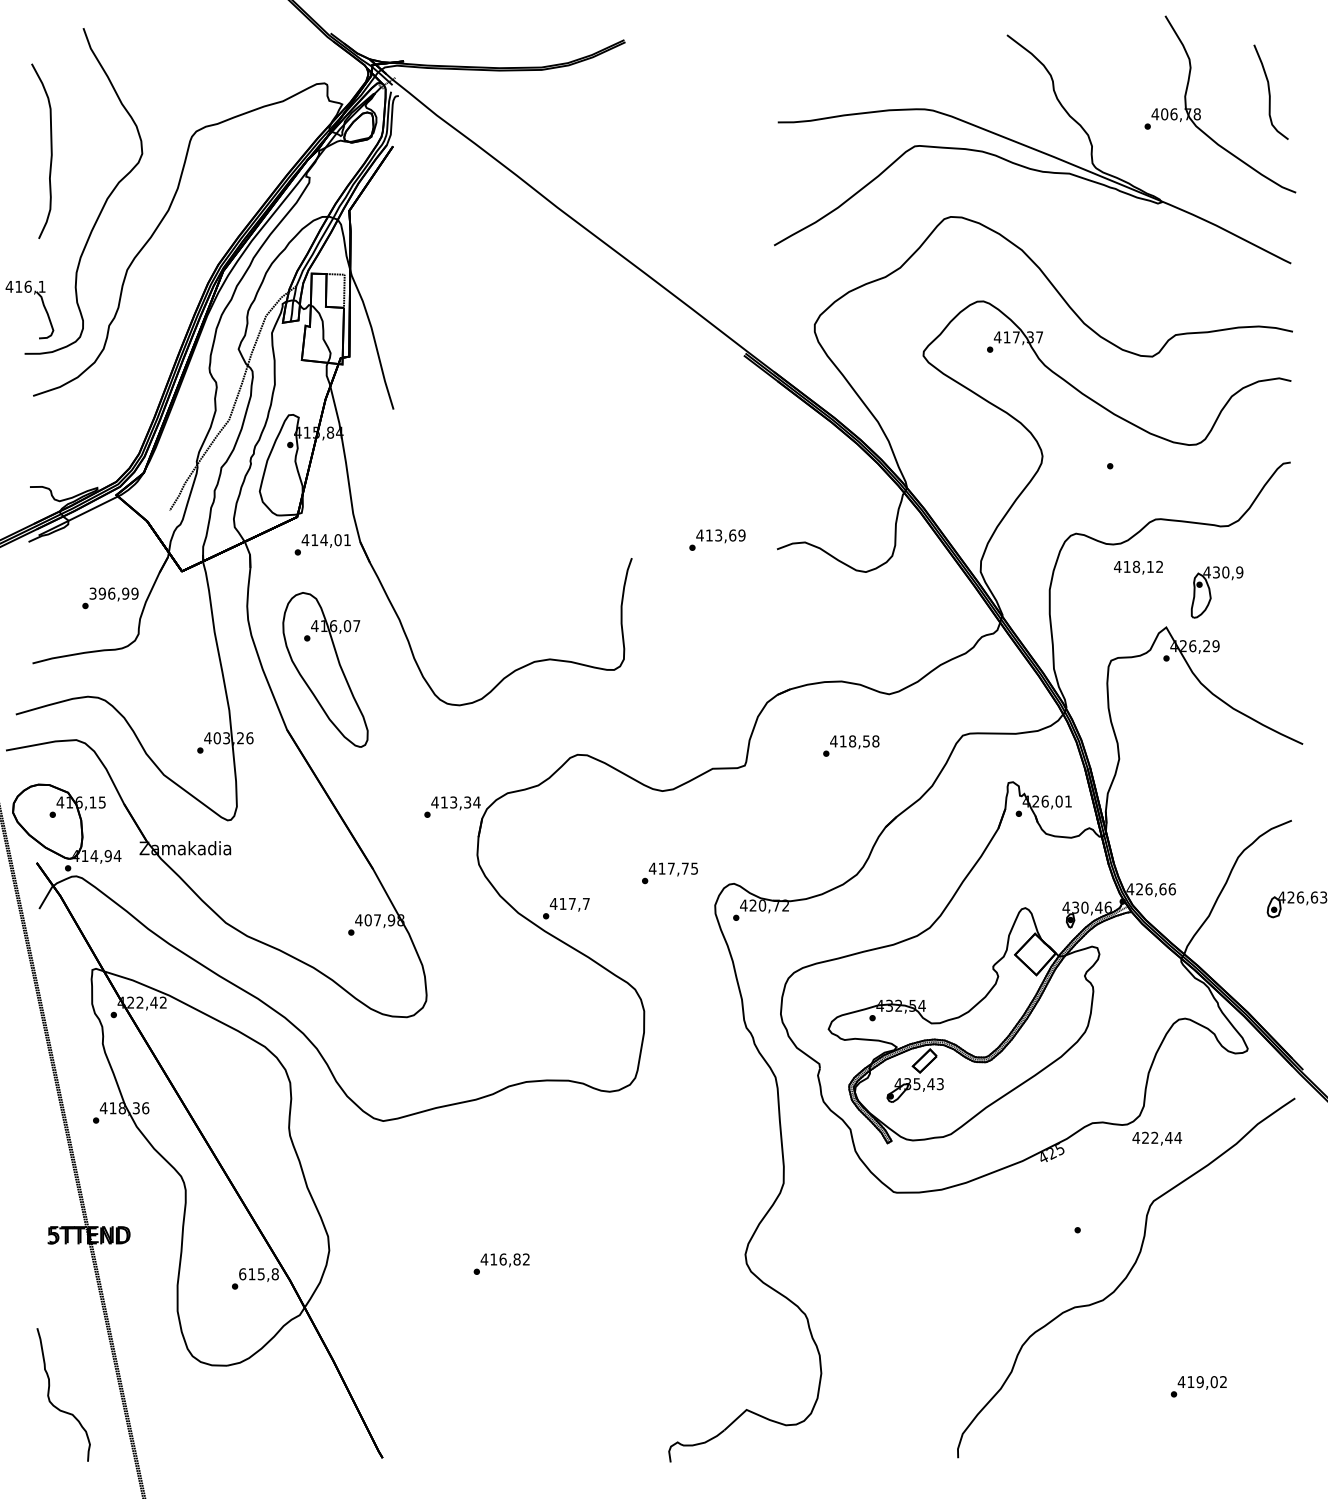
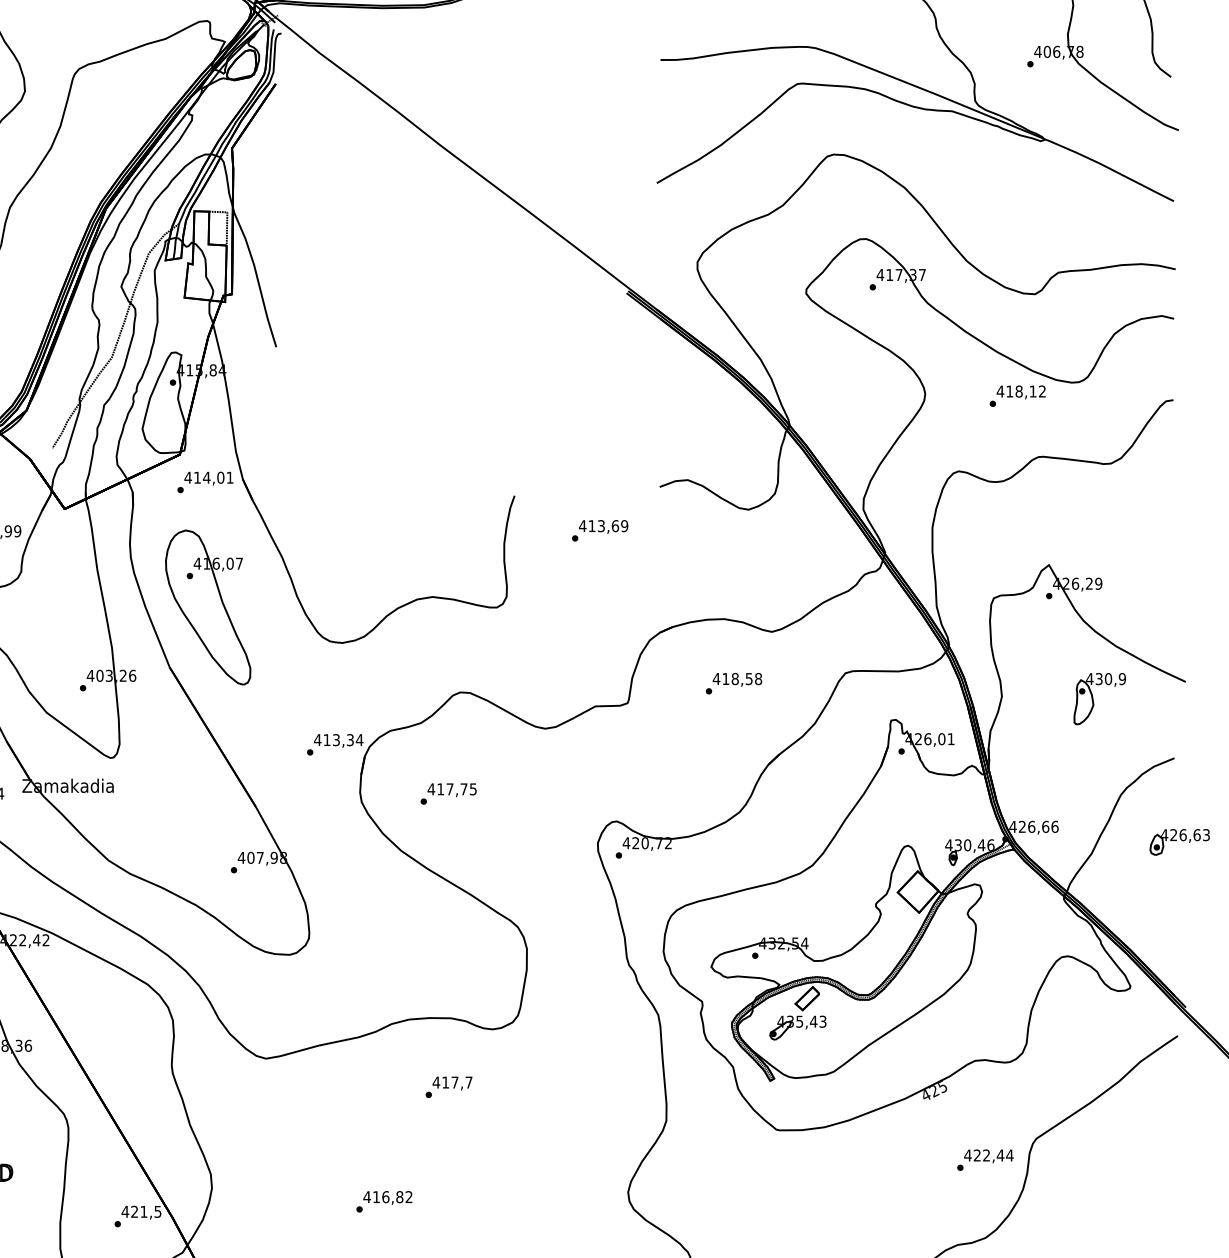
text: (717, 539) -> (600, 530), moved
text: (1138, 567) -> (1021, 392), moved
part: (1216, 592) -> (1099, 699), moved
text: (669, 873) -> (448, 794), moved
text: (566, 908) -> (449, 1087), moved
text: (1157, 1138) -> (989, 1156), moved
text: (258, 1274) -> (141, 1212), 615,8 -> 421,5

